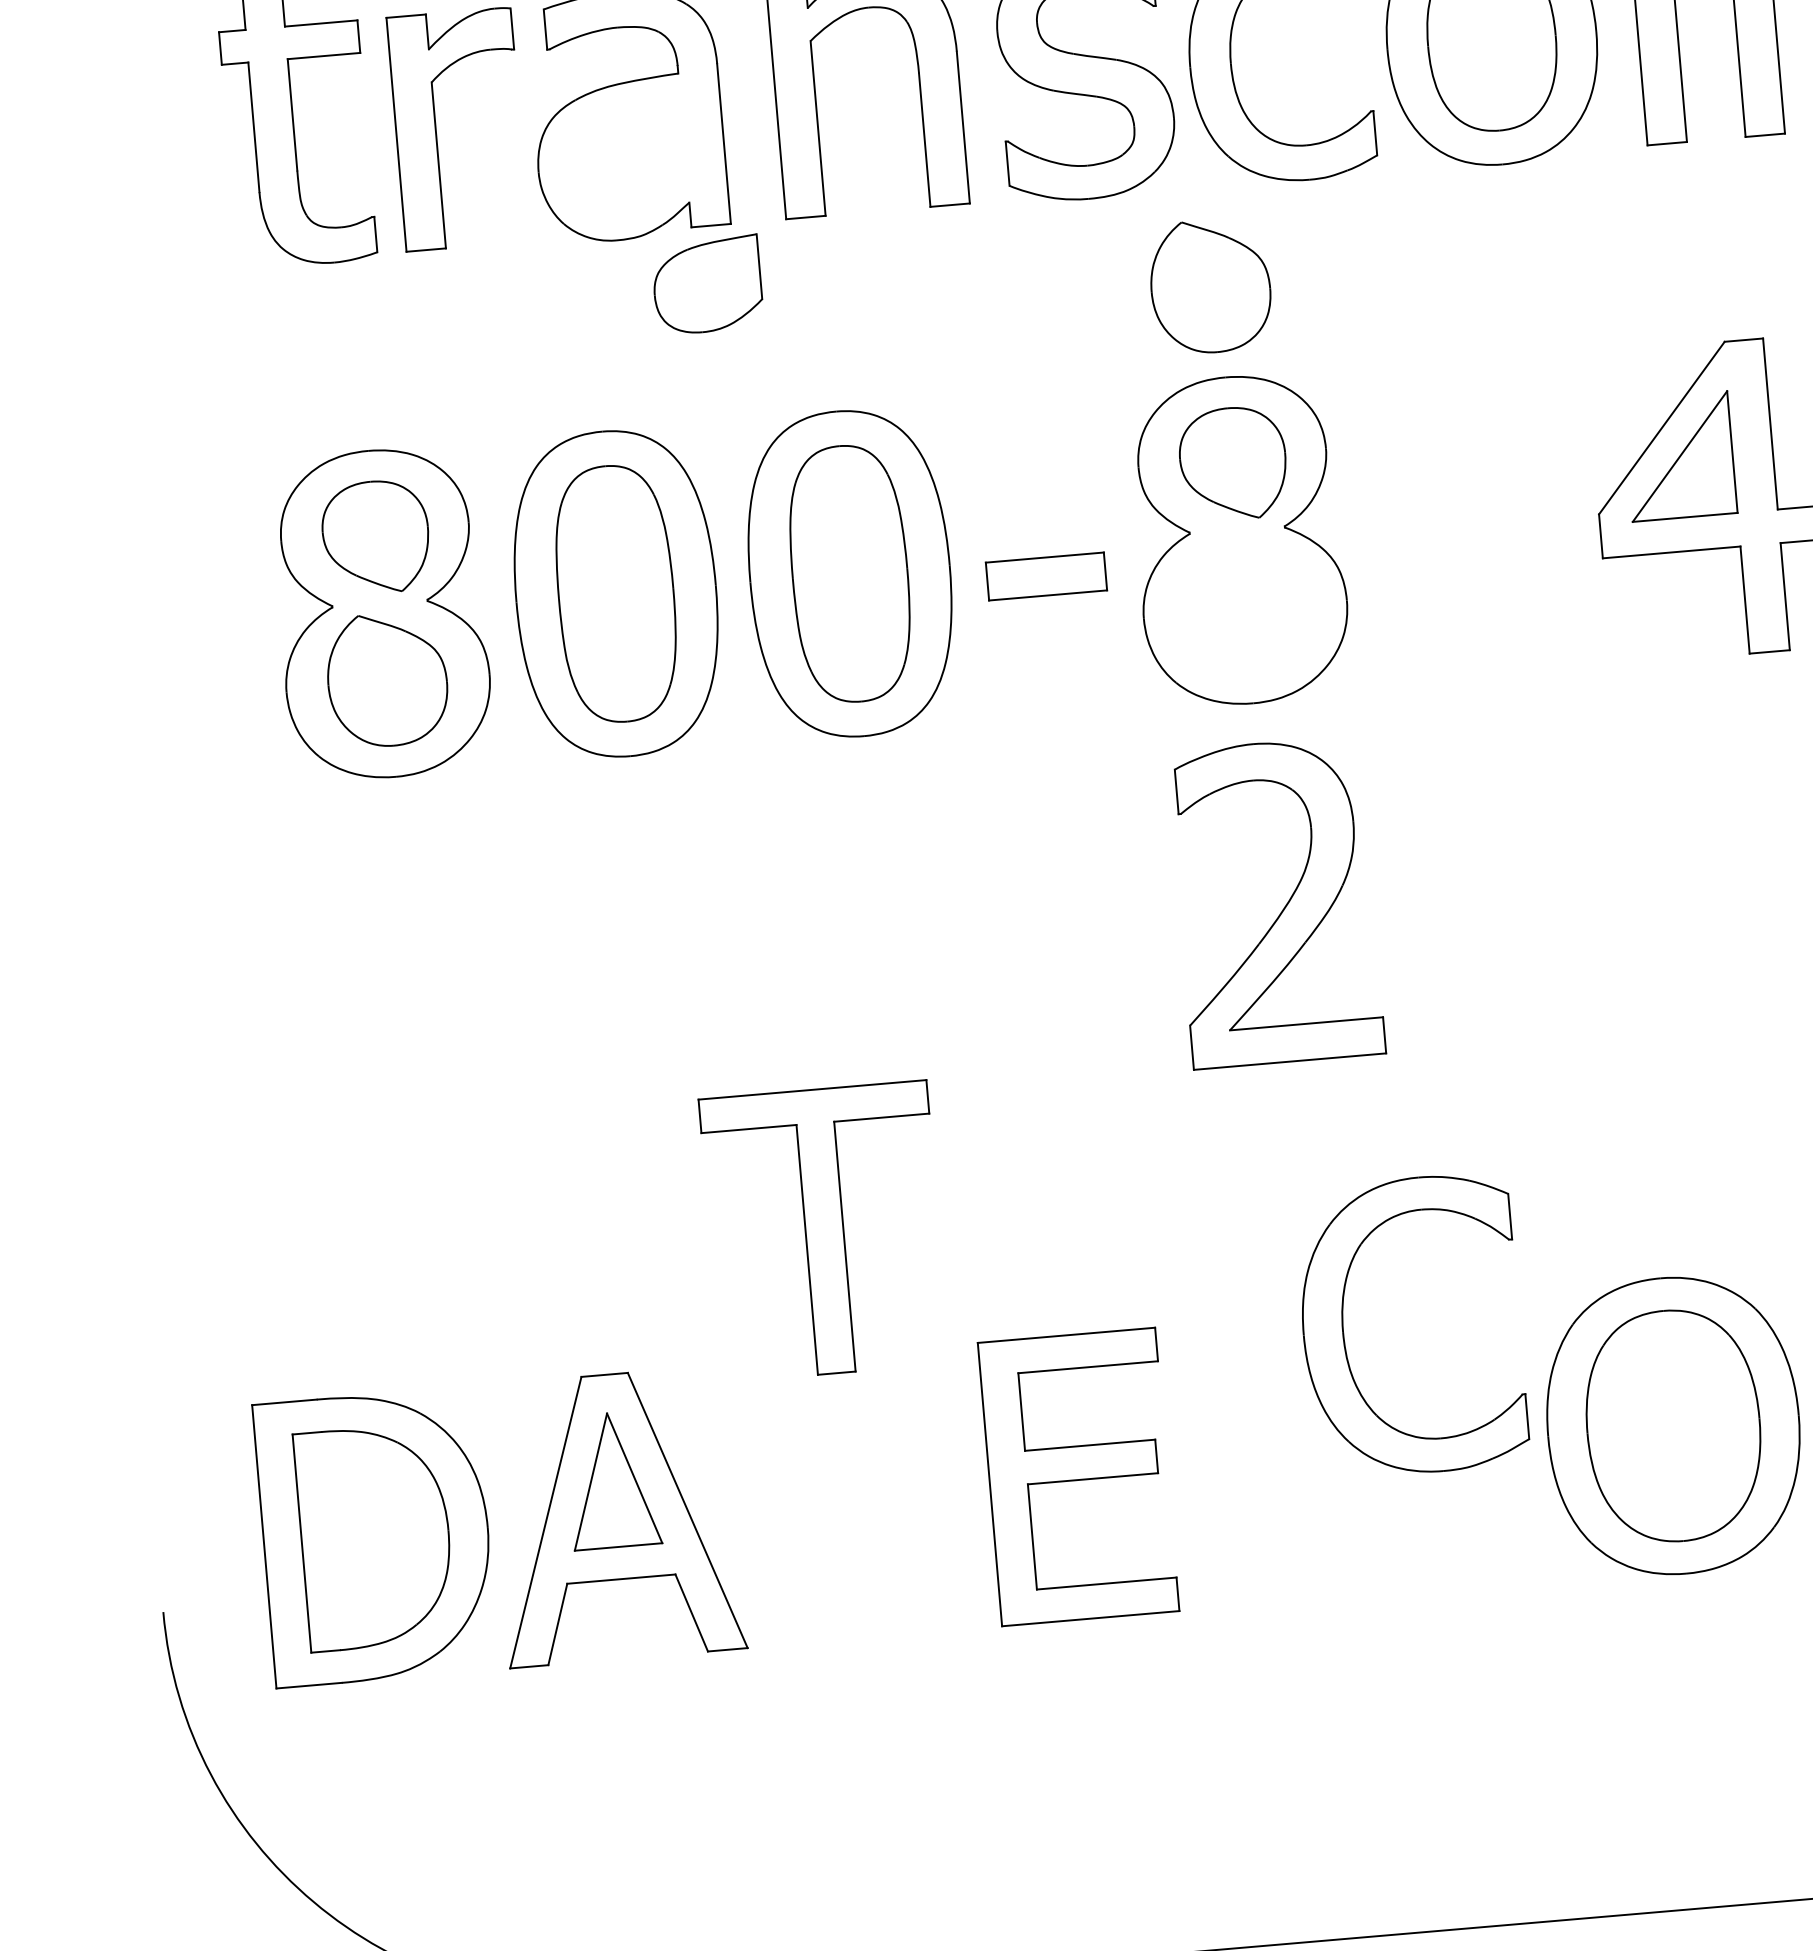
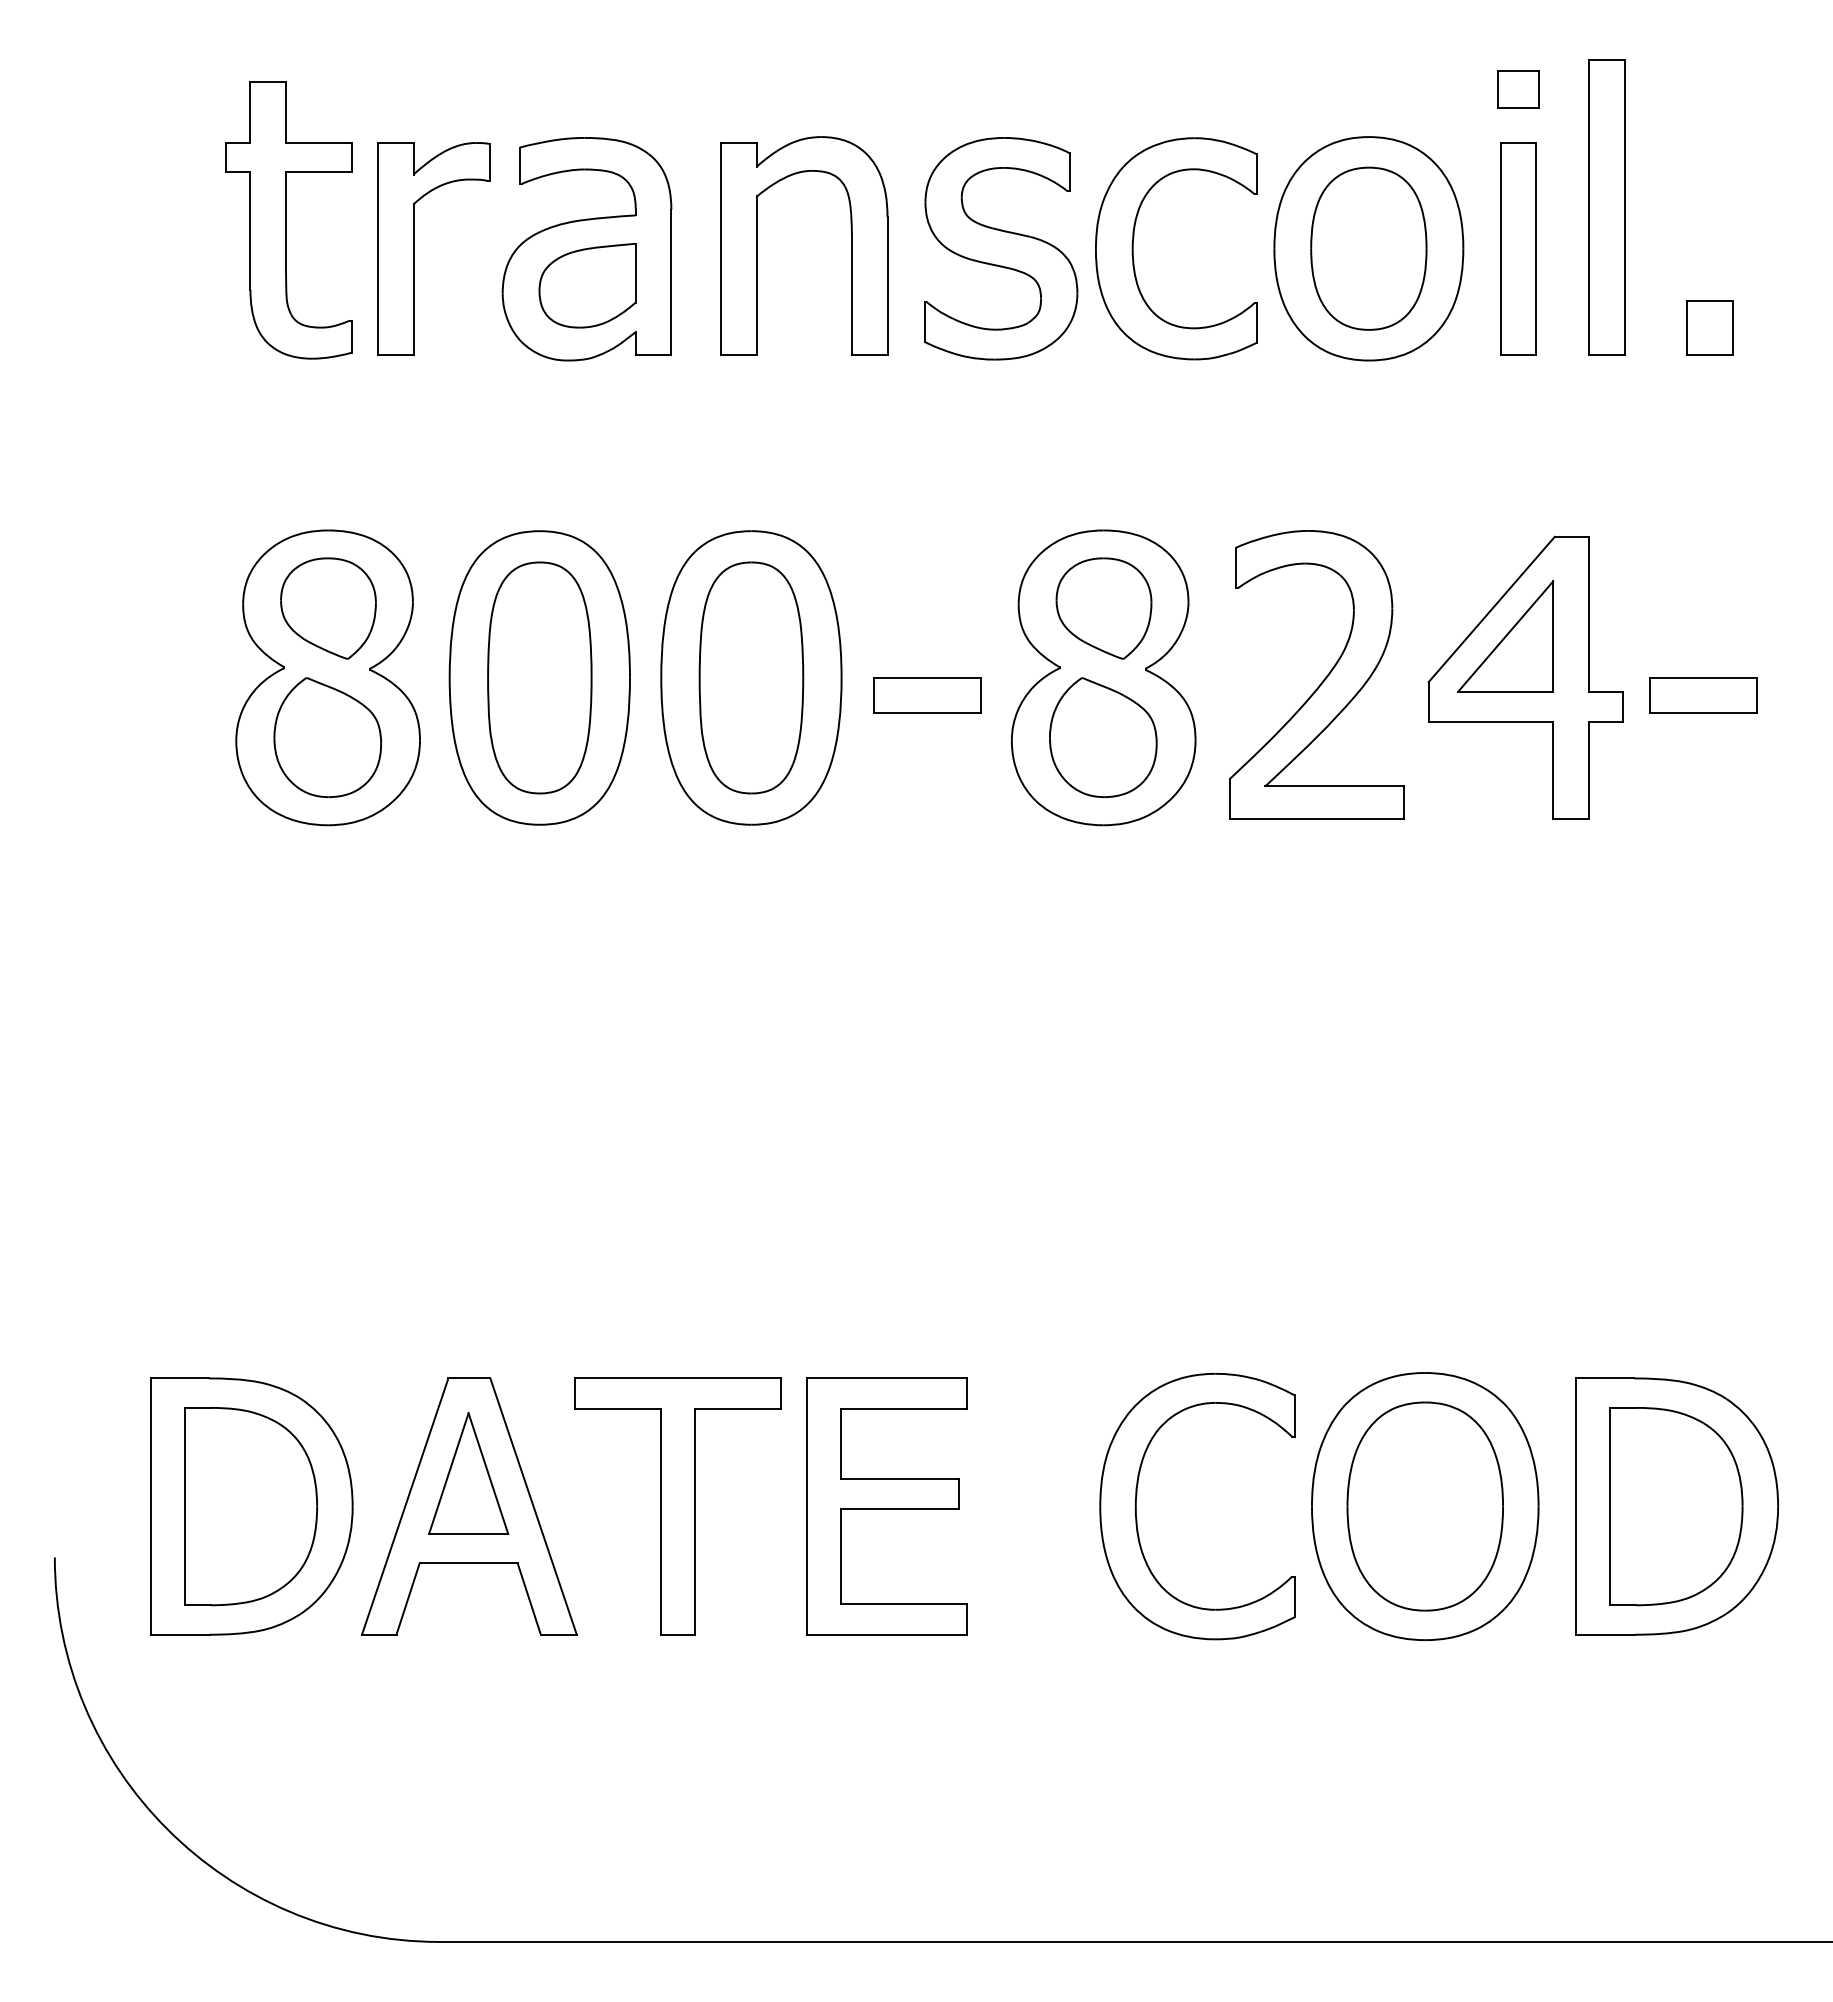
part: (707, 284) -> (587, 285), moved
part: (1210, 286) -> (1103, 737), moved
part: (1283, 908) -> (1322, 680), moved
part: (824, 1231) -> (677, 1506), moved
part: (1343, 1319) -> (1137, 1495), moved

